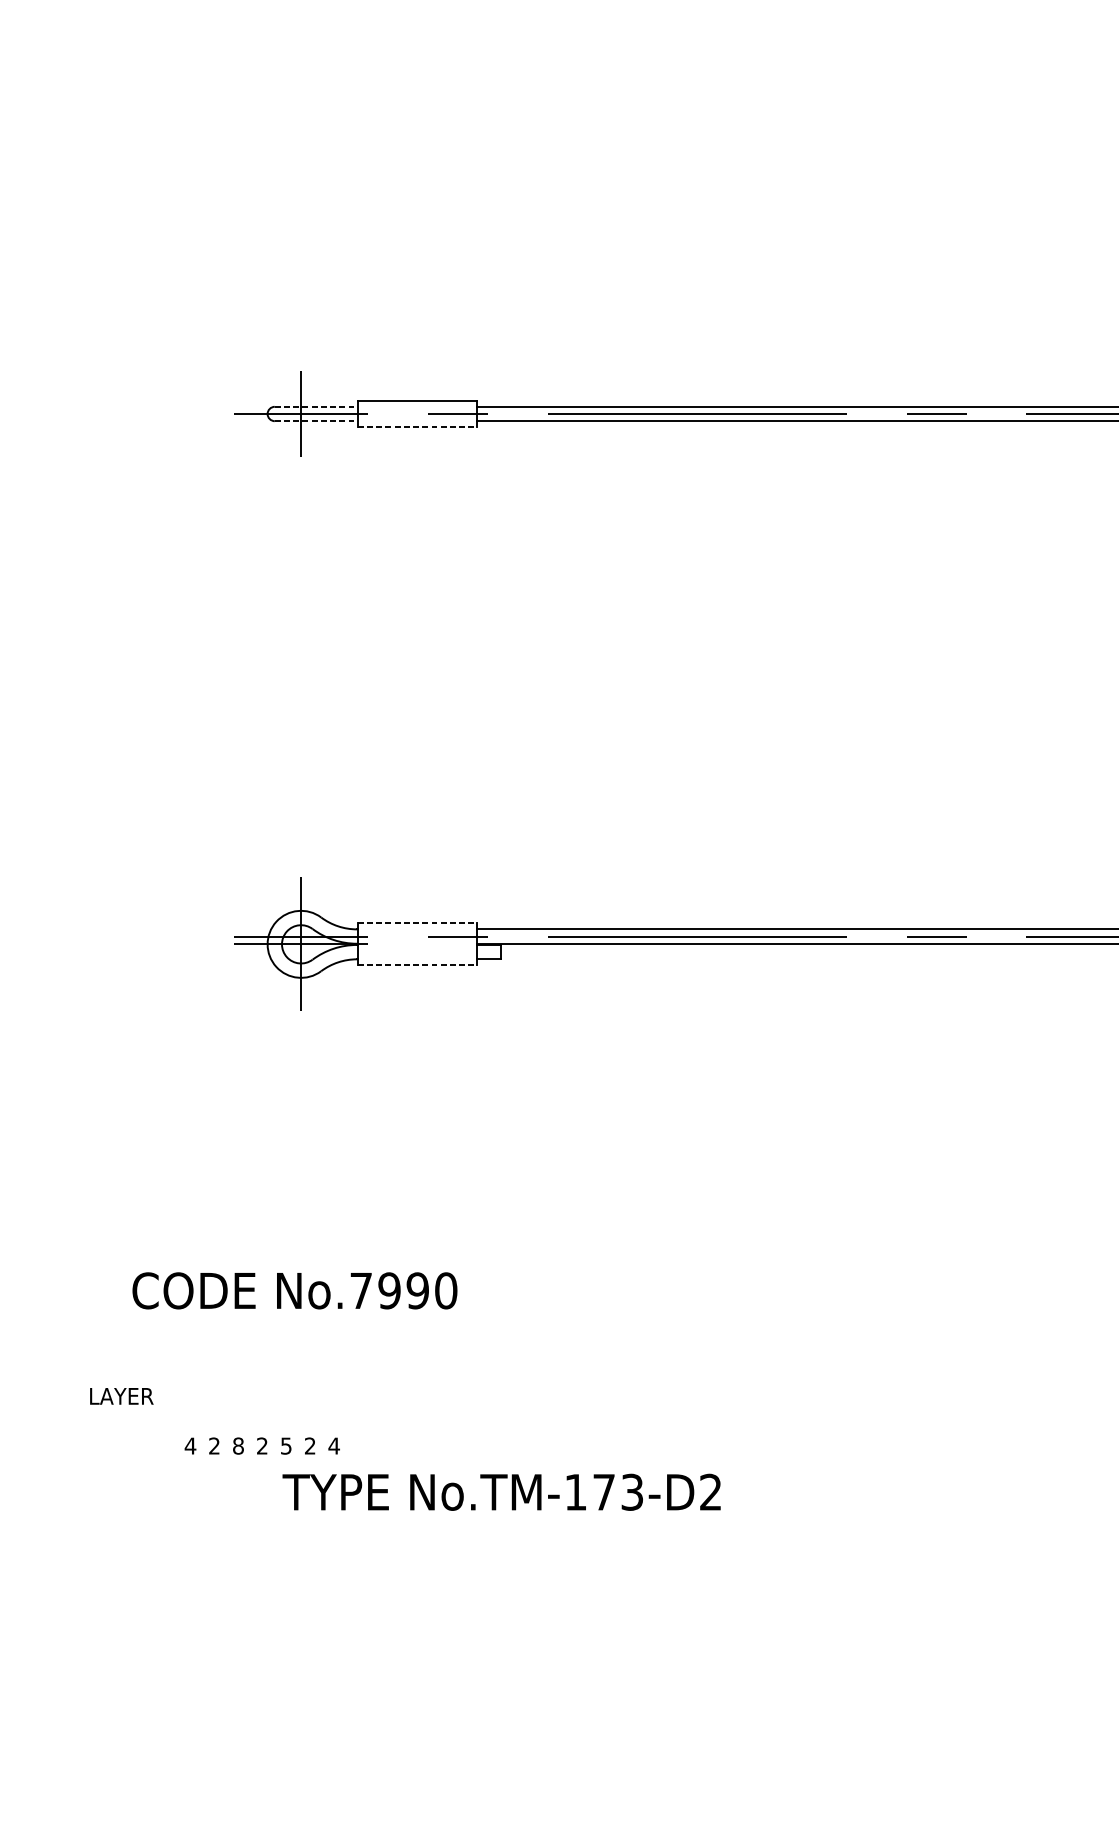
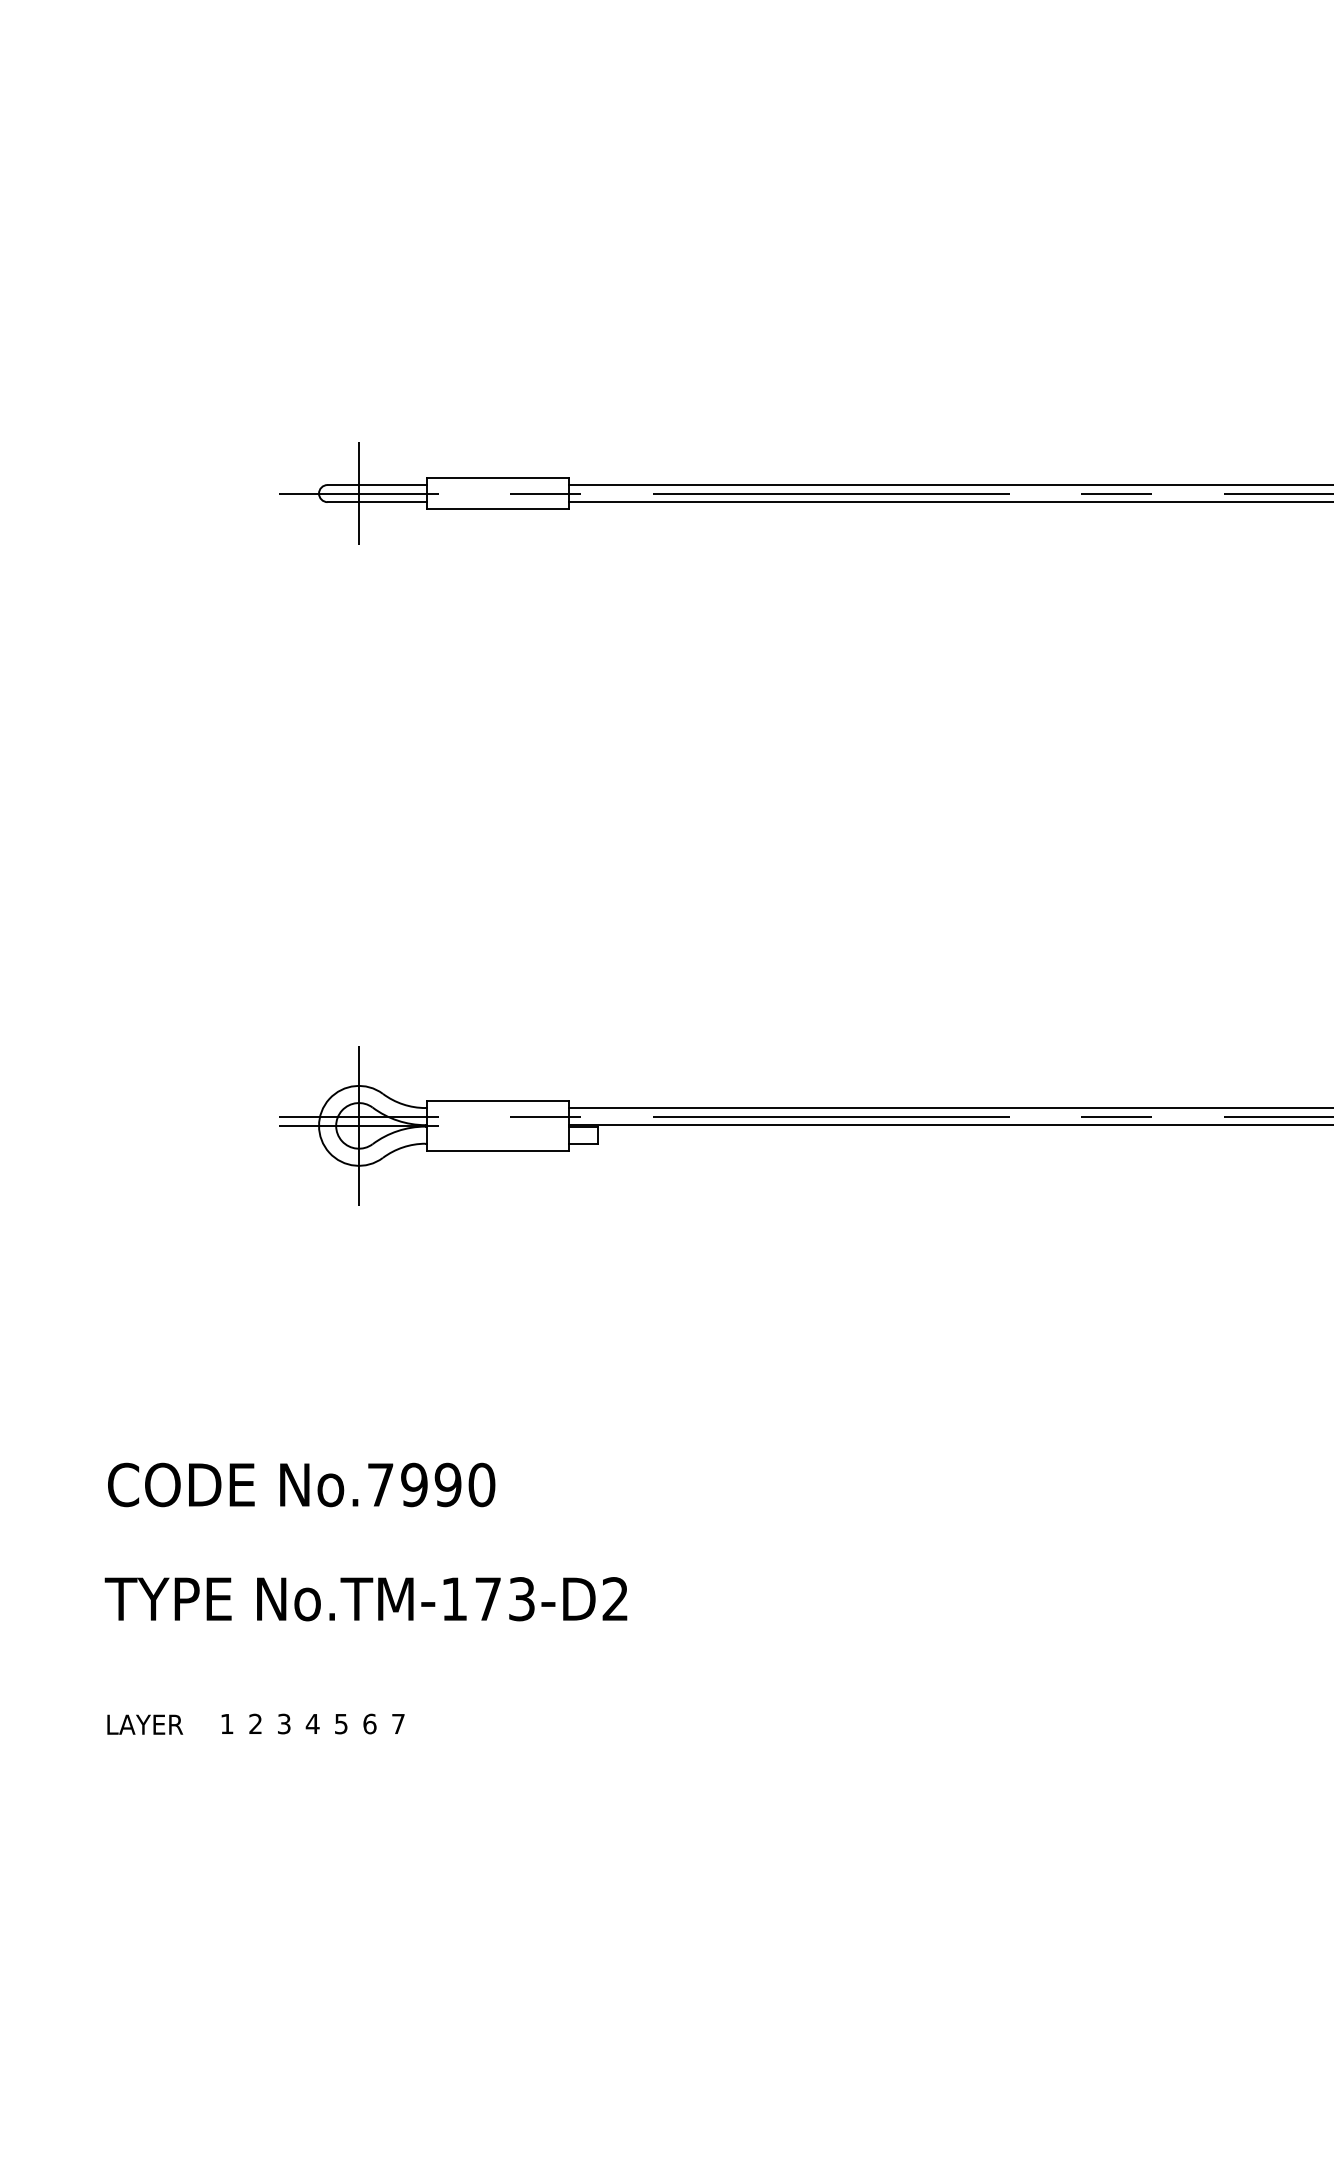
line: (316, 407) -> (377, 485), dashed -> solid
line: (316, 421) -> (377, 502), dashed -> solid
line: (418, 427) -> (498, 509), dashed -> solid
line: (418, 923) -> (498, 1100), dashed -> solid
line: (418, 965) -> (498, 1150), dashed -> solid
text: (294, 1290) -> (301, 1484), moved
text: (122, 1396) -> (145, 1724), moved
text: (190, 1445) -> (227, 1723), 4 -> 1
text: (237, 1445) -> (283, 1723), 8 -> 3
text: (262, 1445) -> (312, 1723), 2 -> 4
text: (309, 1445) -> (369, 1723), 2 -> 6
text: (334, 1445) -> (398, 1723), 4 -> 7
text: (501, 1492) -> (365, 1599), moved

